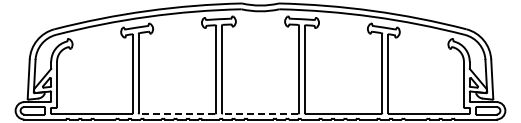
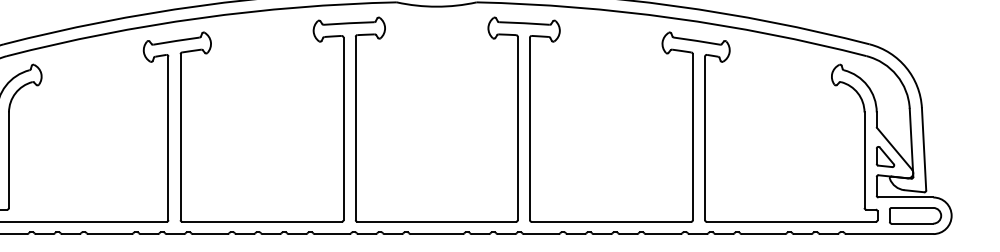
line: (177, 113) -> (262, 221), dashed -> solid
line: (260, 113) -> (436, 221), dashed -> solid

